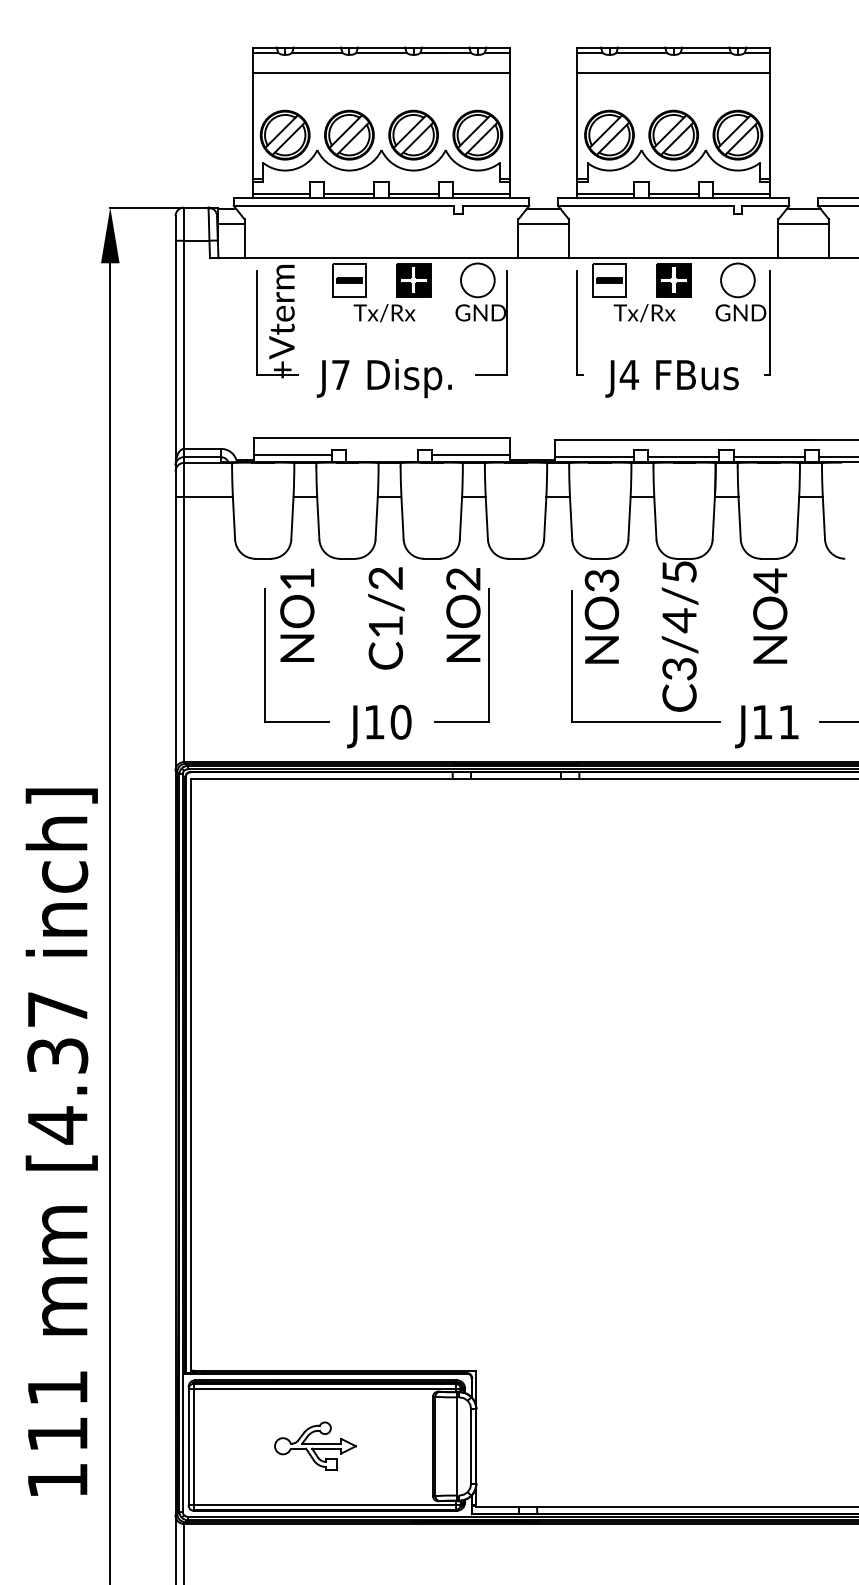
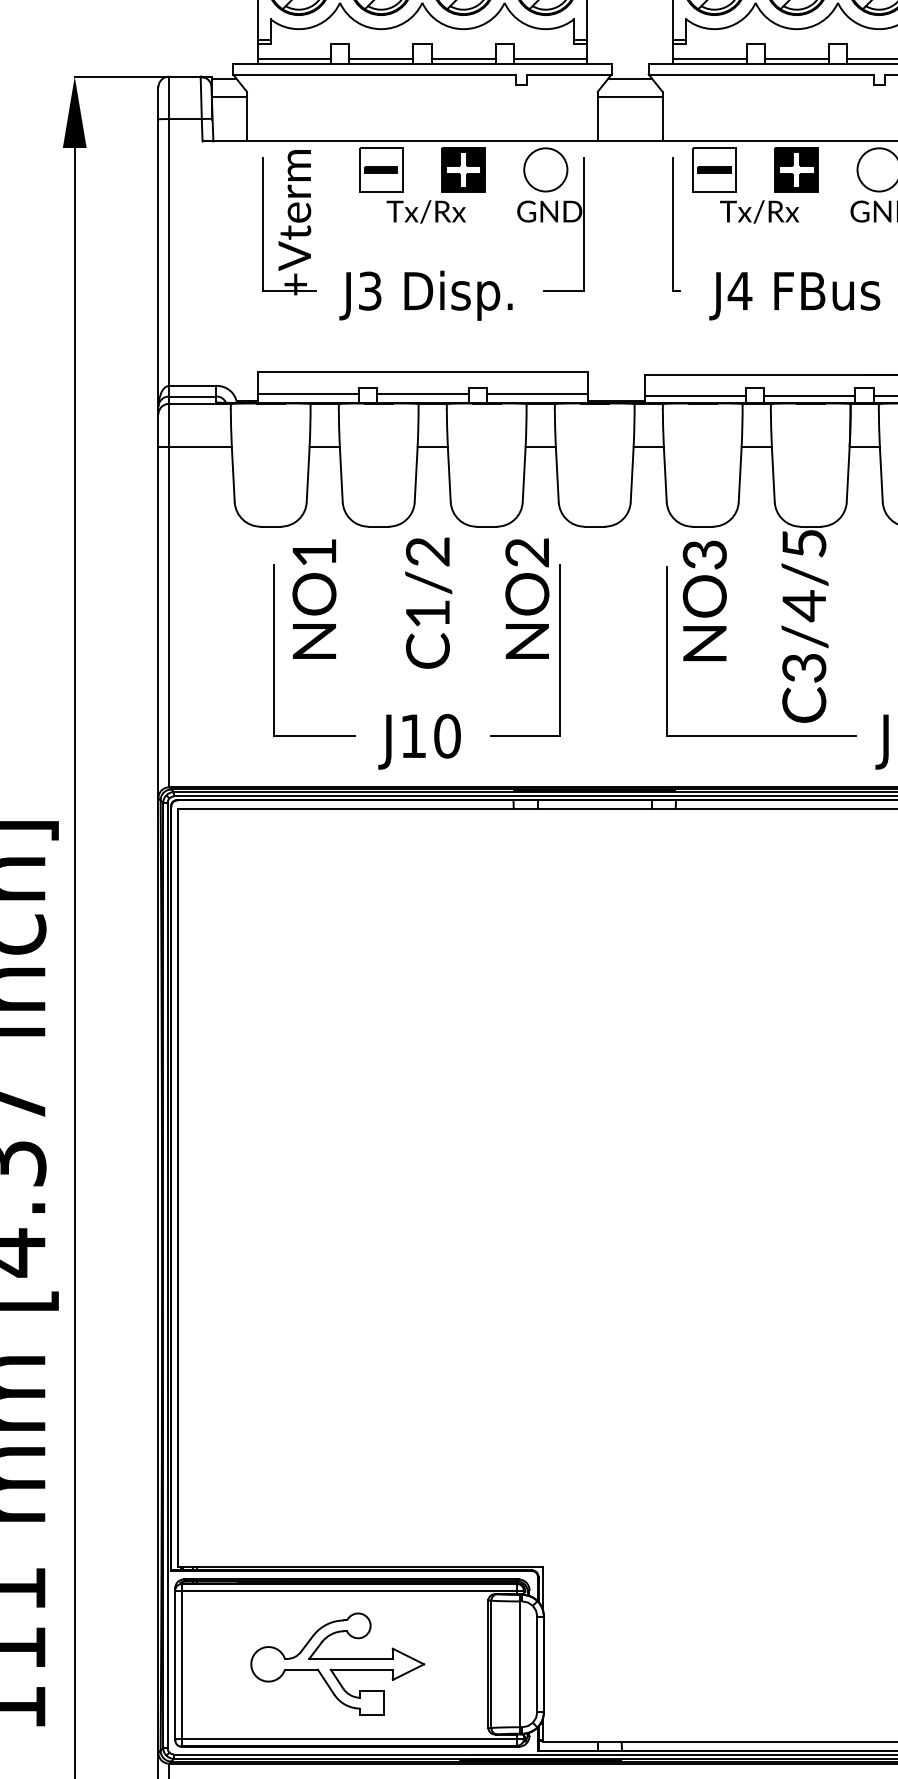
text: (340, 374) -> (369, 290), J7 -> J3
line: (381, 455) -> (422, 394), added
part: (315, 1445) -> (337, 1663), size x1.67

